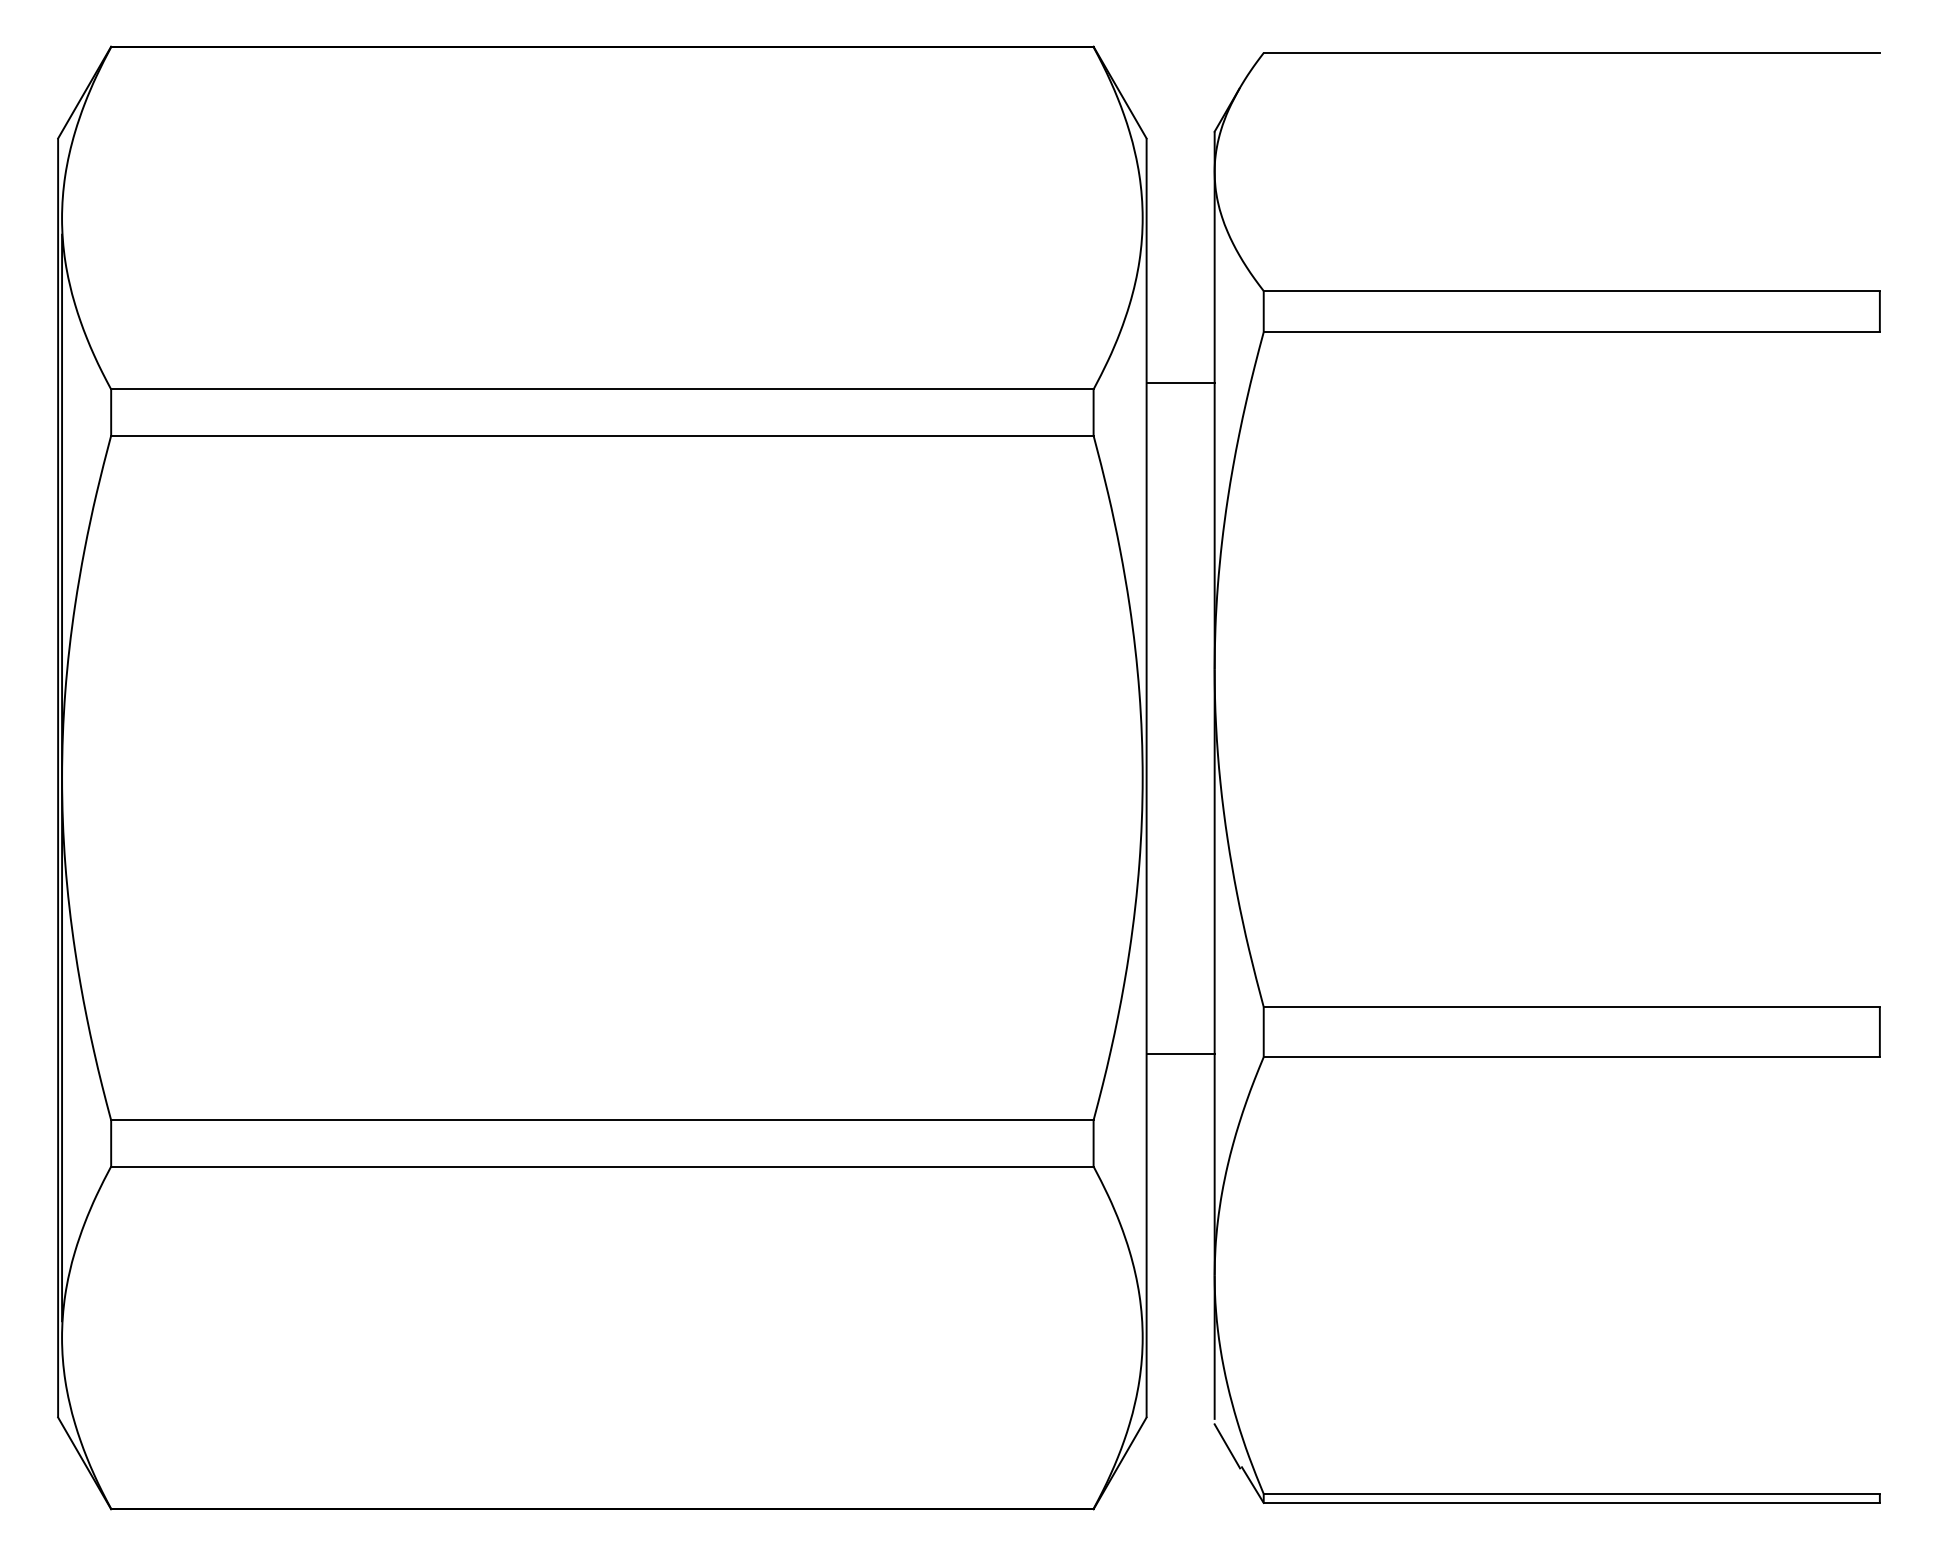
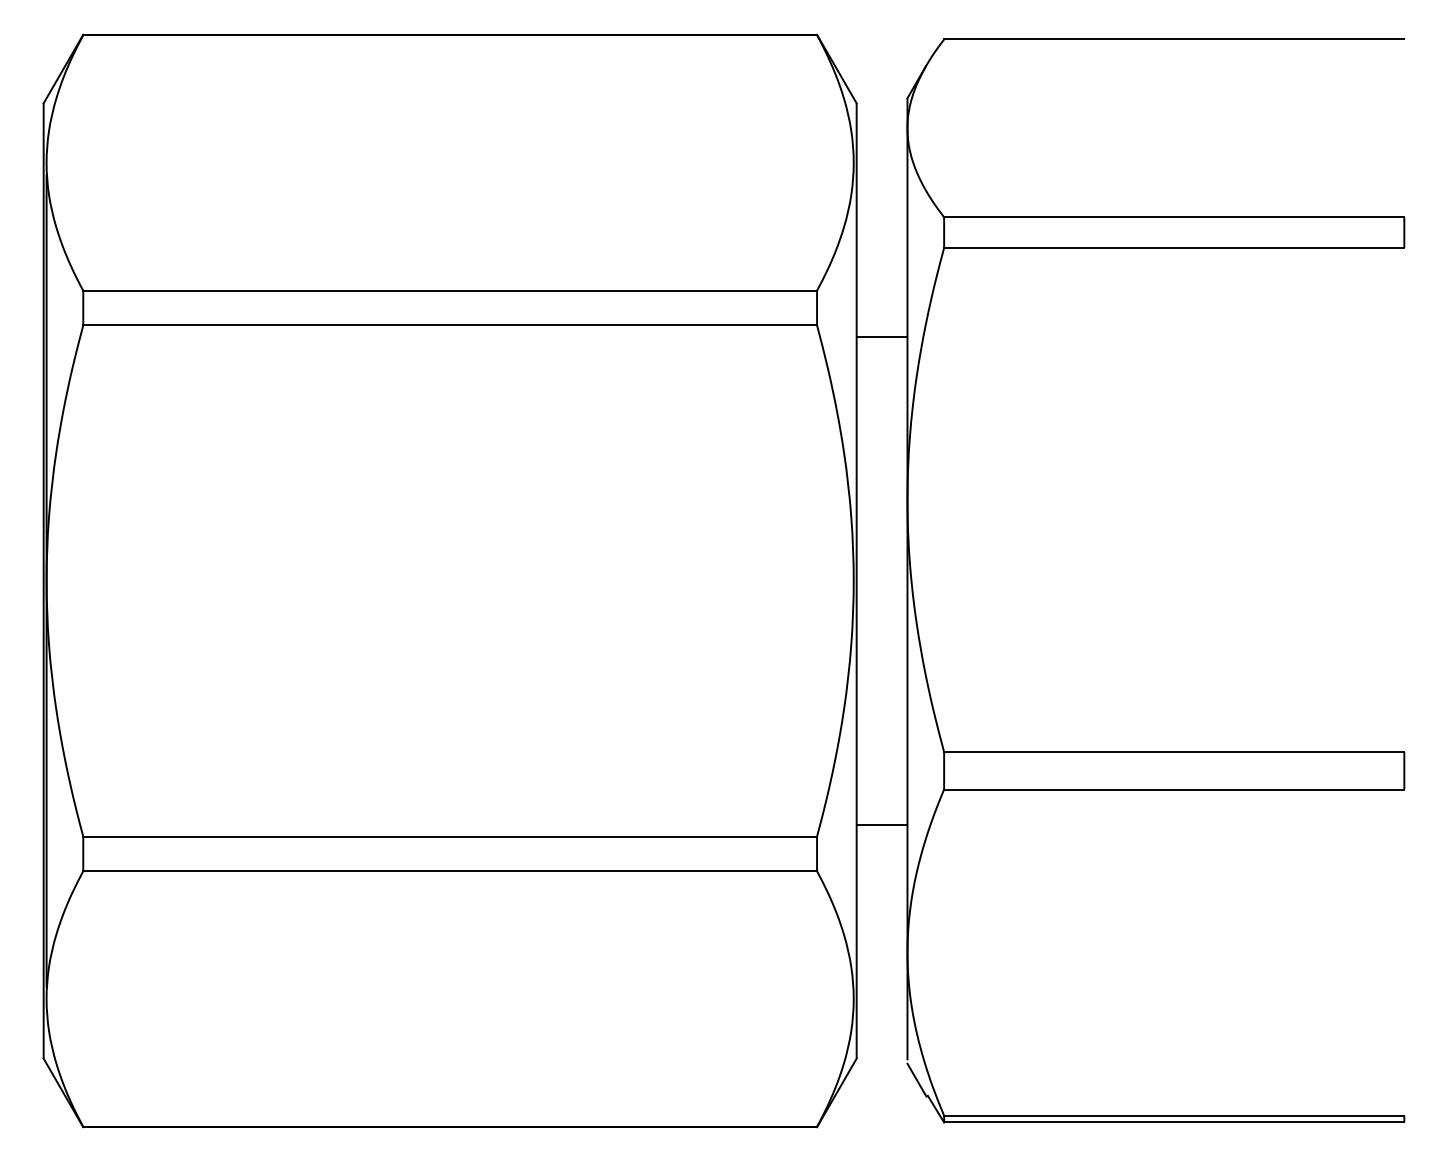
line: (1180, 383) -> (881, 337), moved
line: (1180, 1053) -> (881, 824), moved

